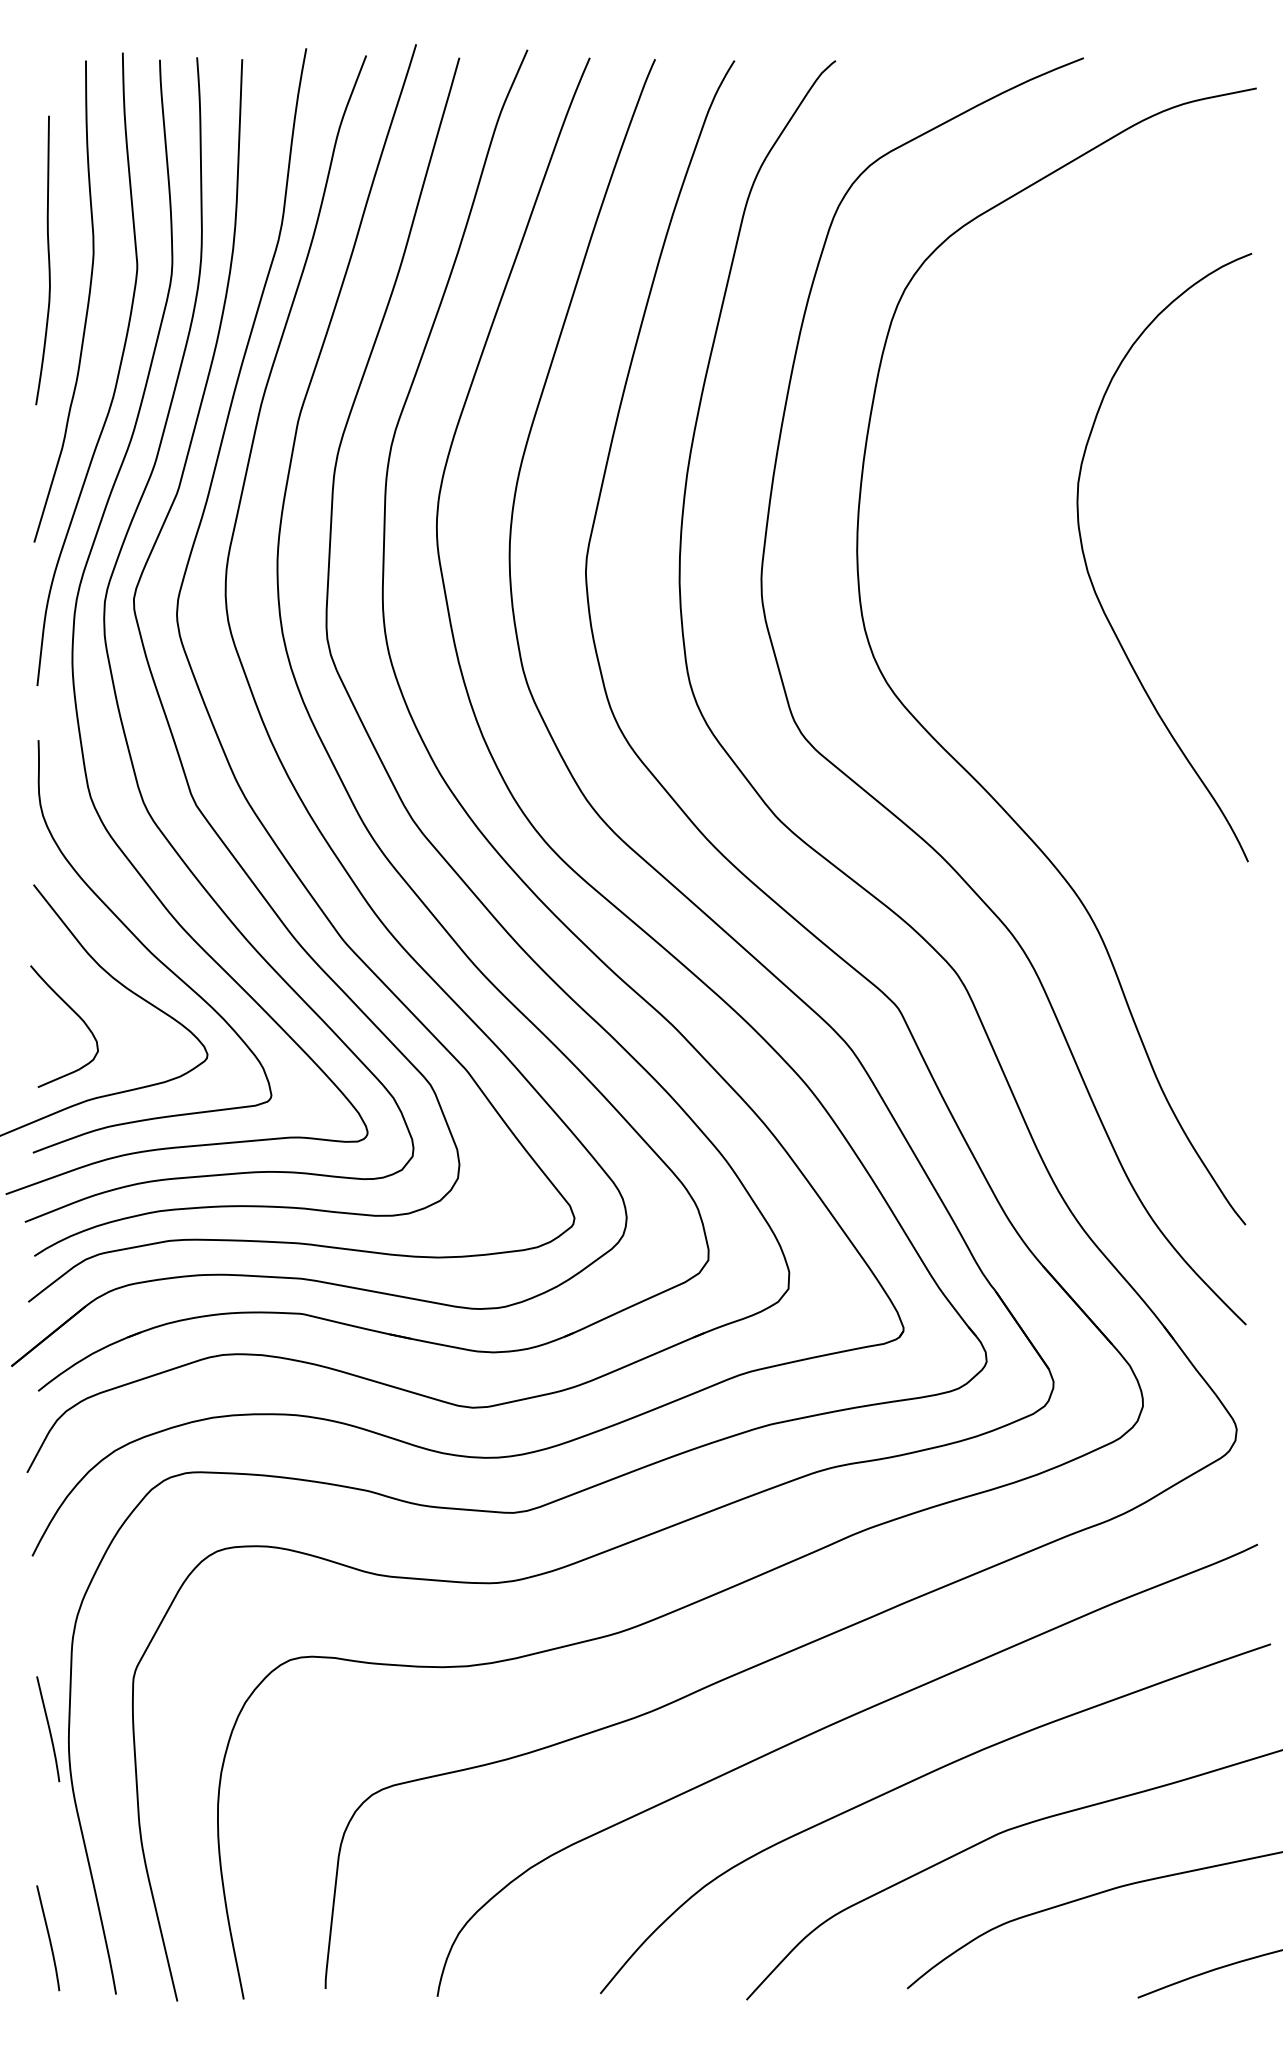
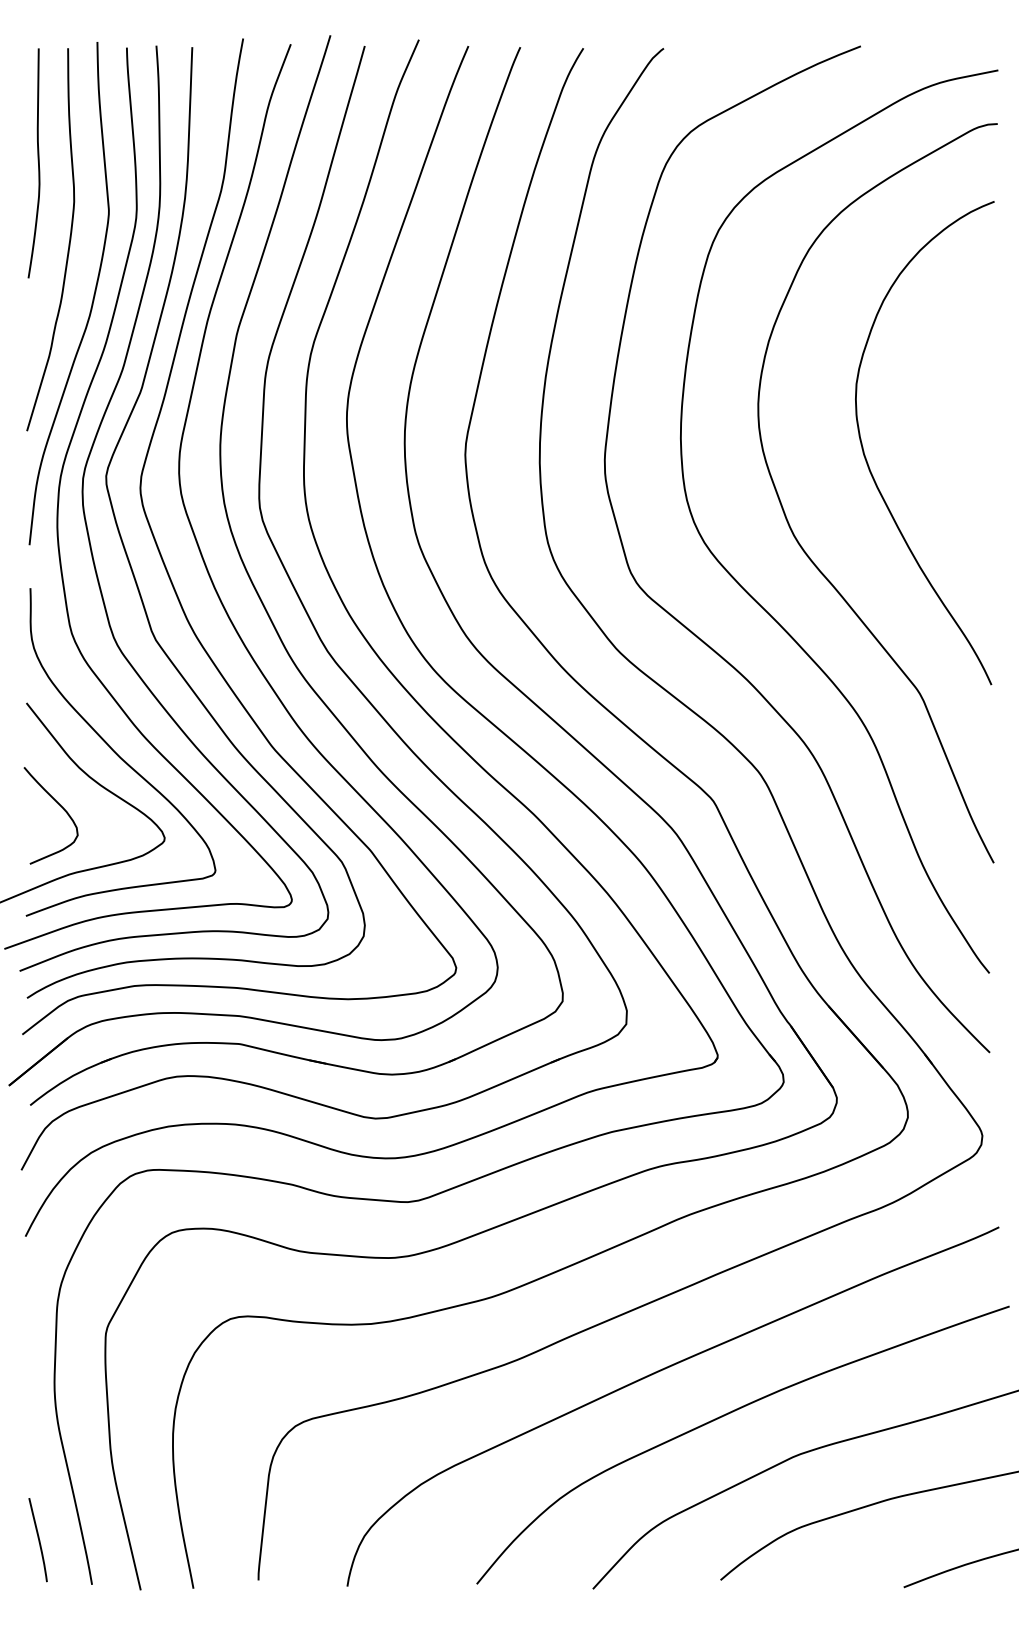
curve: (48, 260) -> (38, 163), moved
curve: (1004, 679) -> (797, 540), added
curve: (48, 1729) -> (38, 1374), removed

